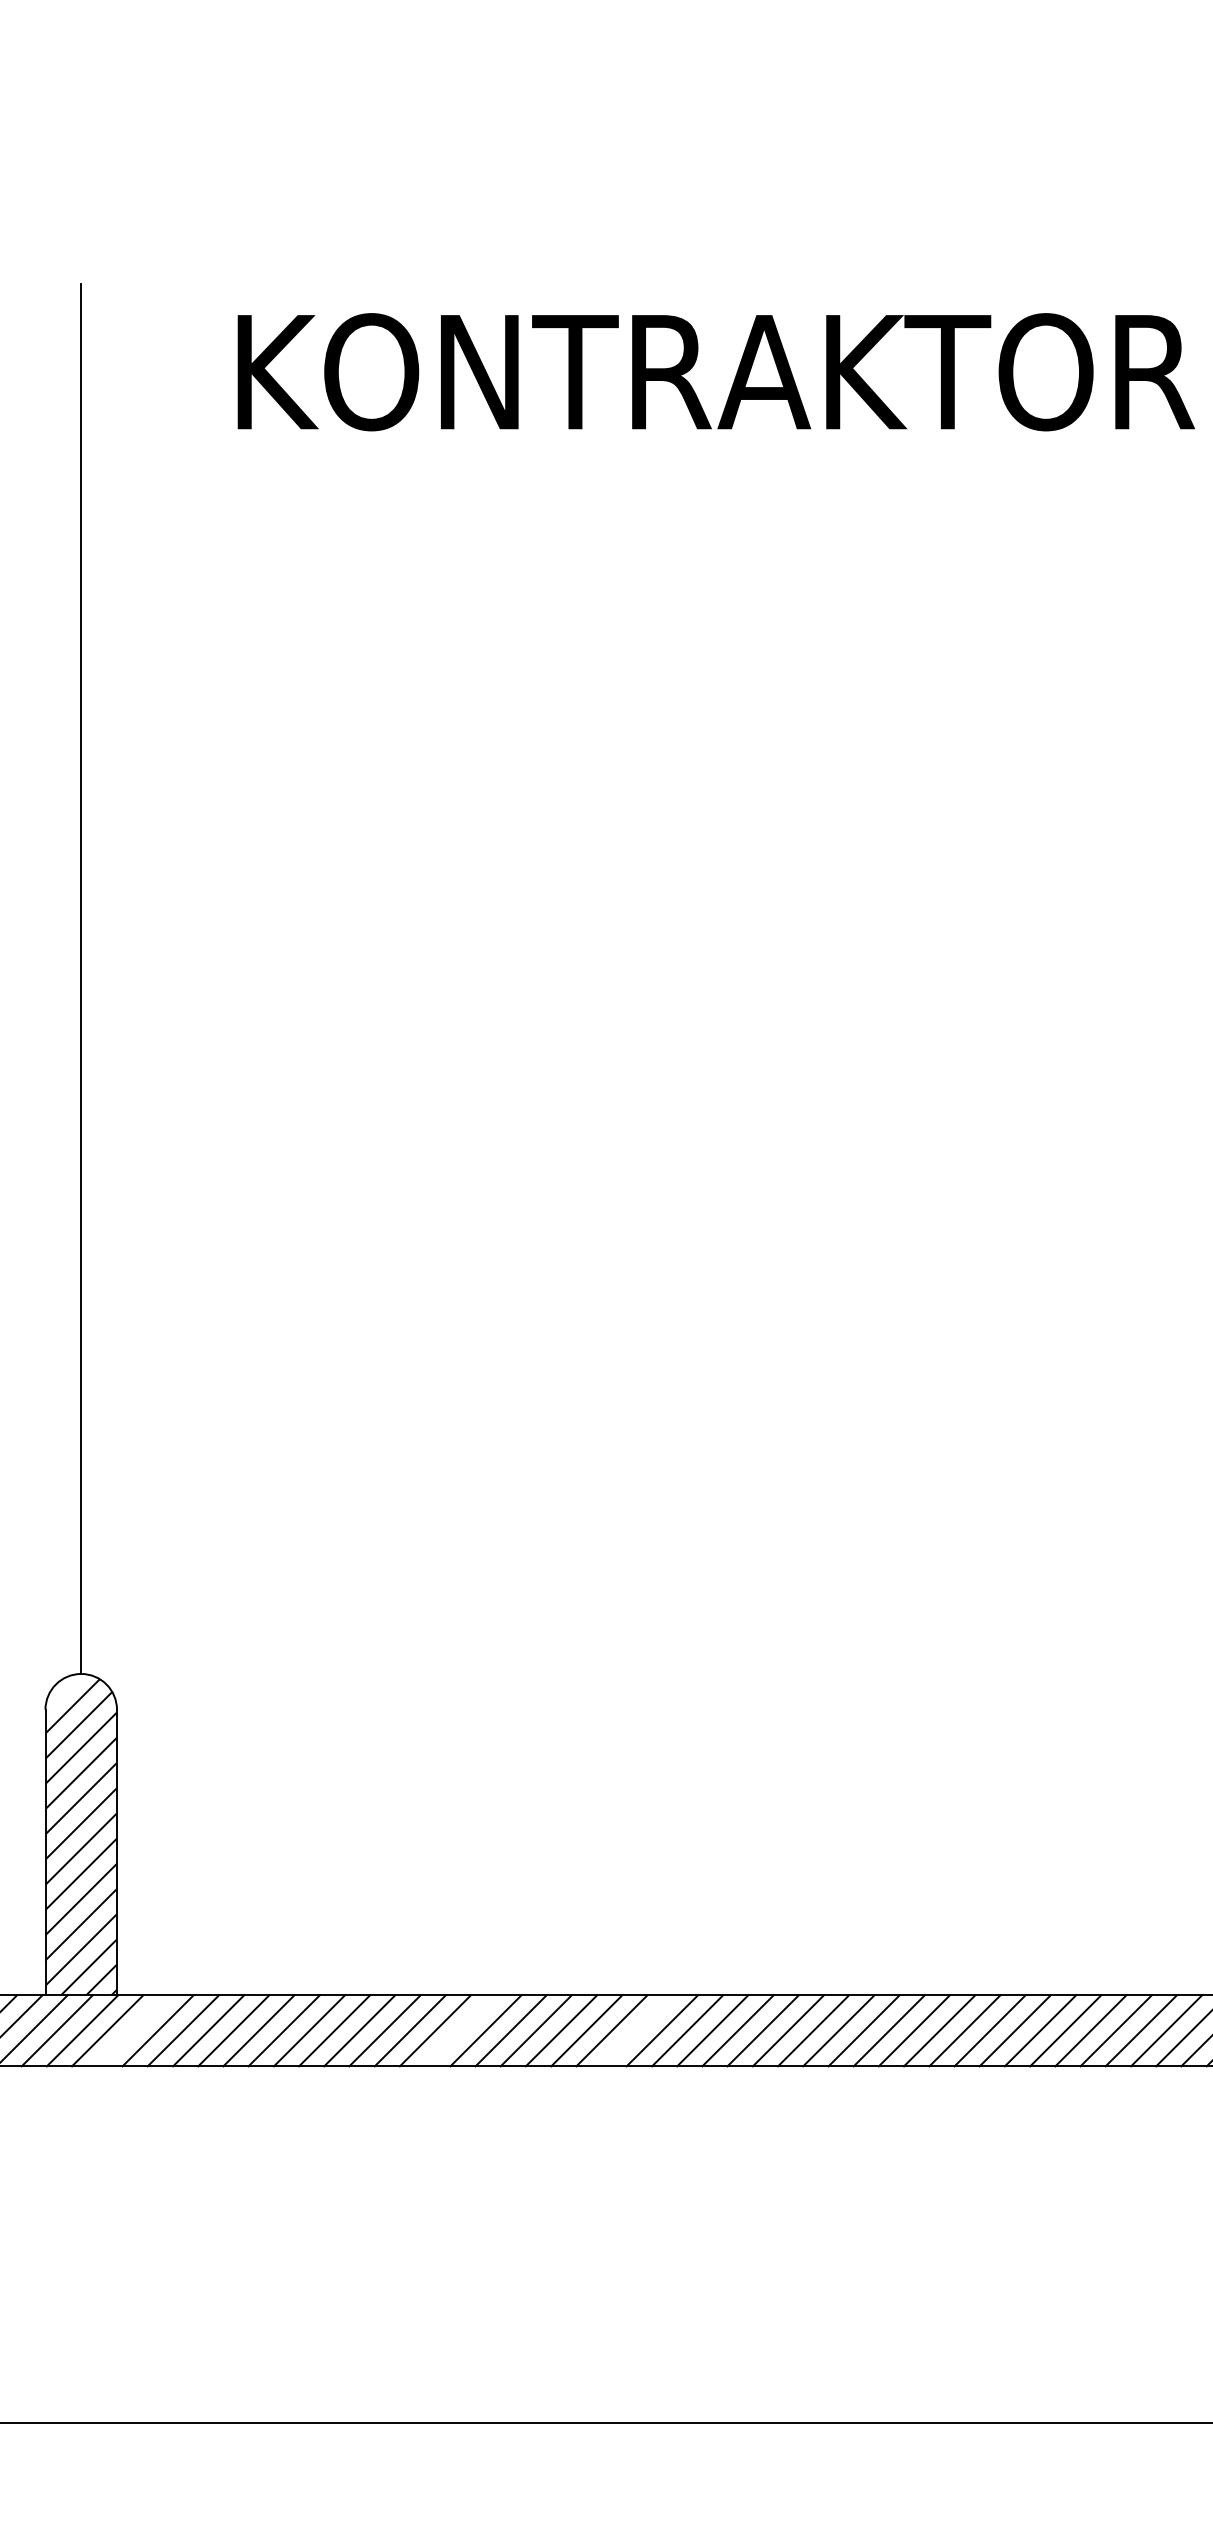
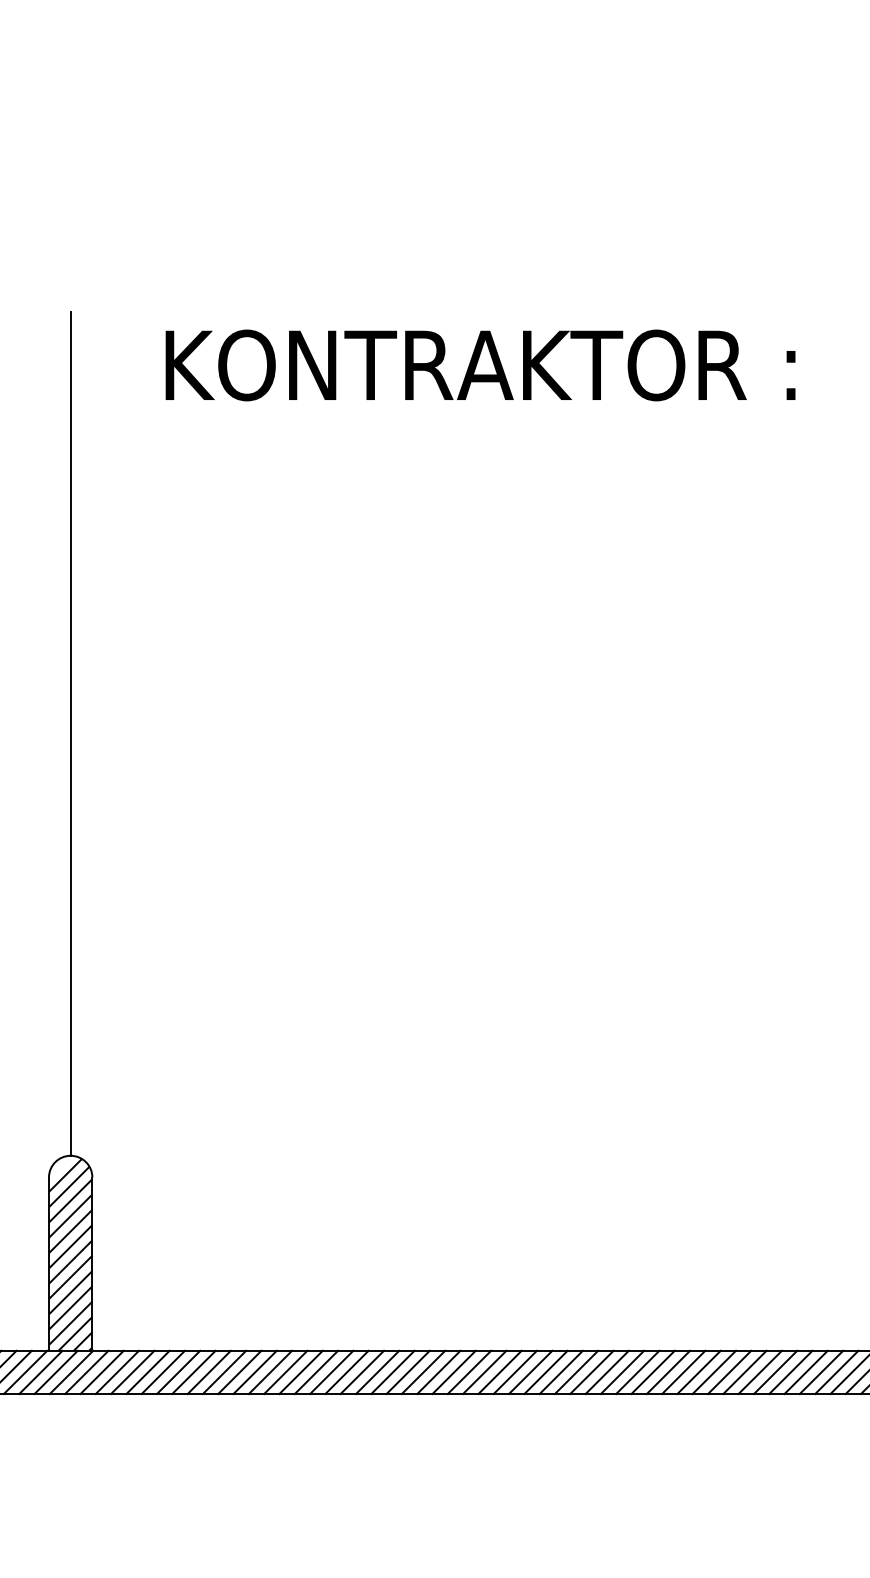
line: (131, 2030) -> (101, 1372), added
line: (459, 2030) -> (300, 1372), added
line: (635, 2030) -> (407, 1372), added

